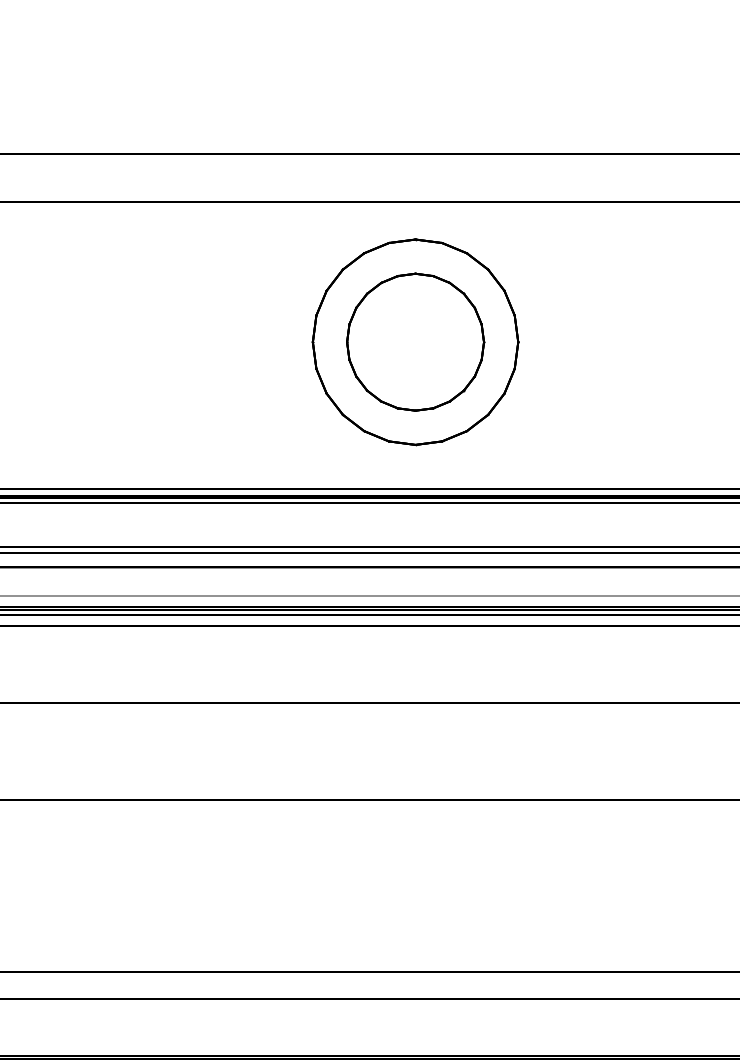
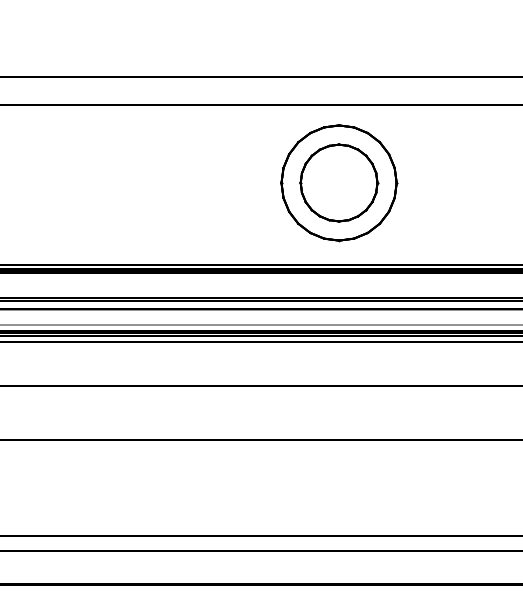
part: (416, 343) -> (339, 183), moved

